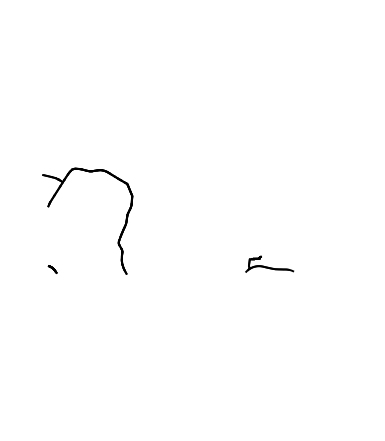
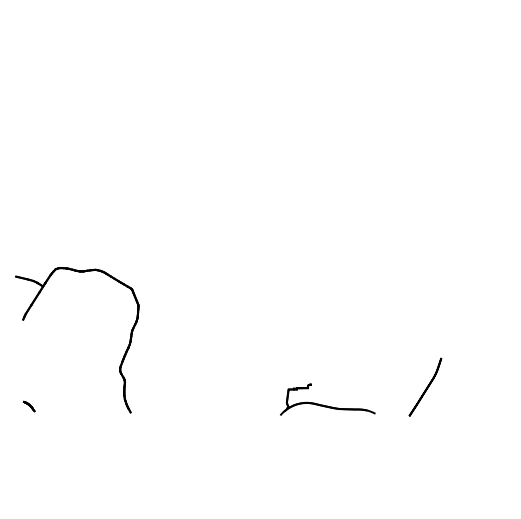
curve: (341, 255) -> (426, 387), added
part: (269, 264) -> (327, 399), size x1.43

